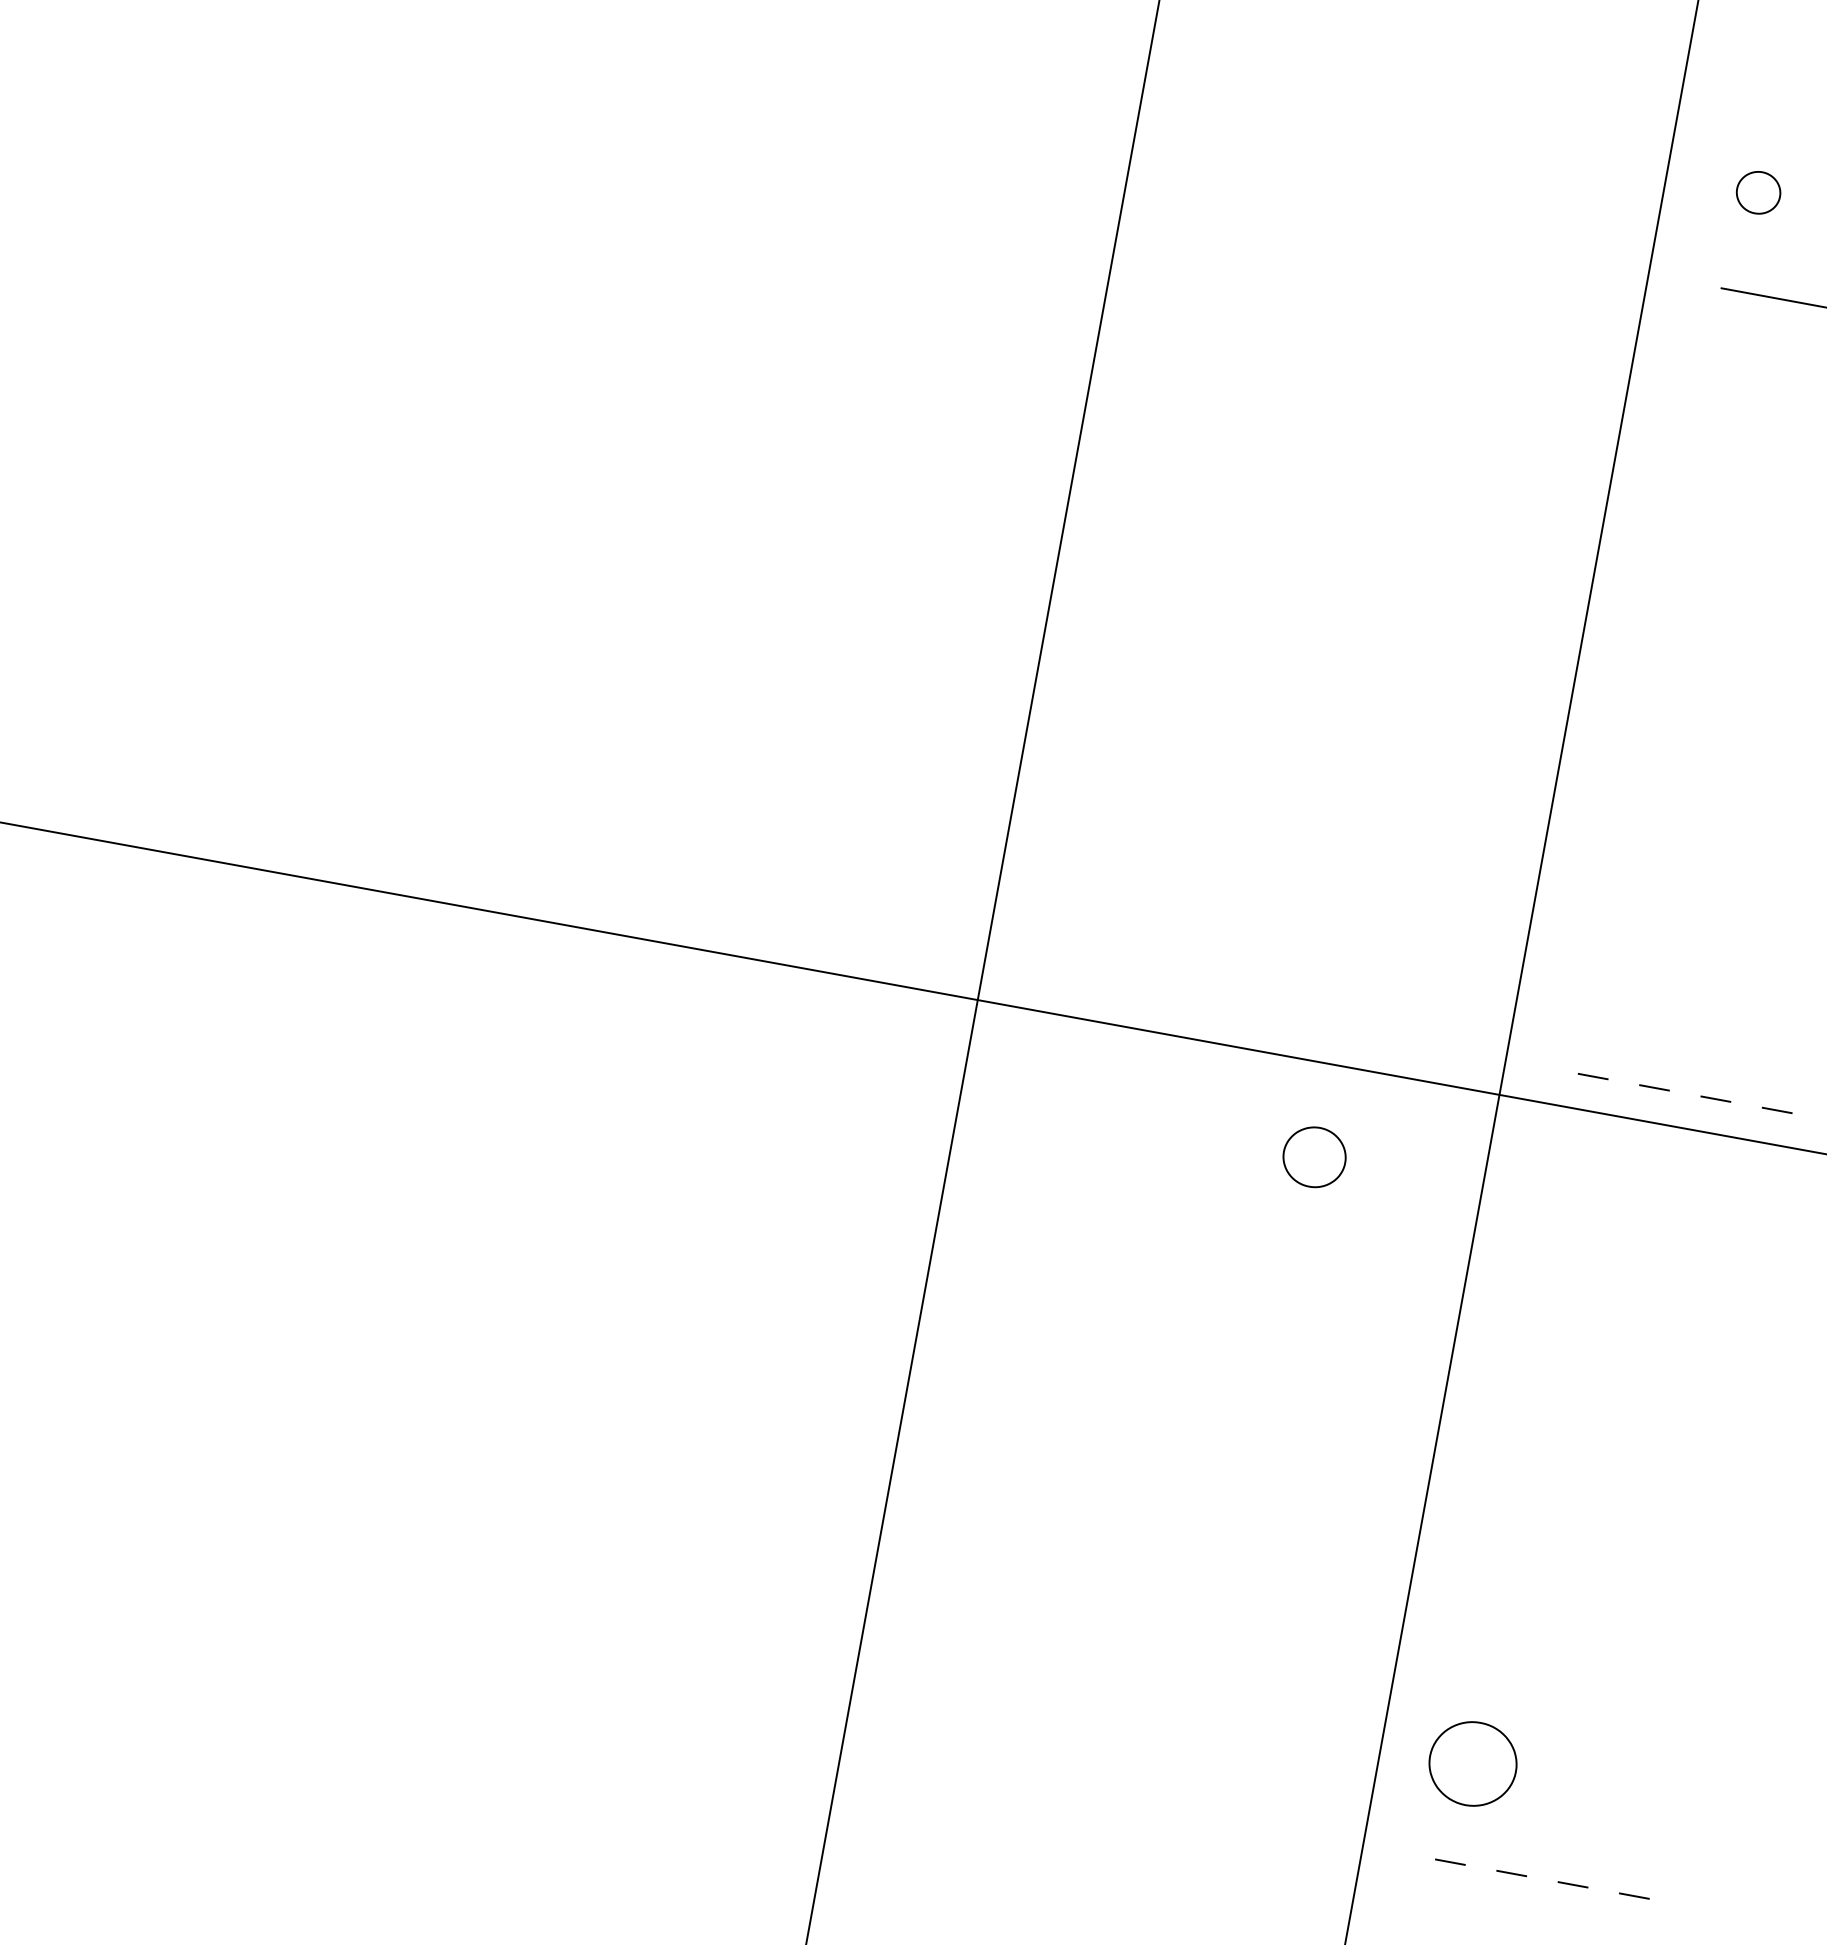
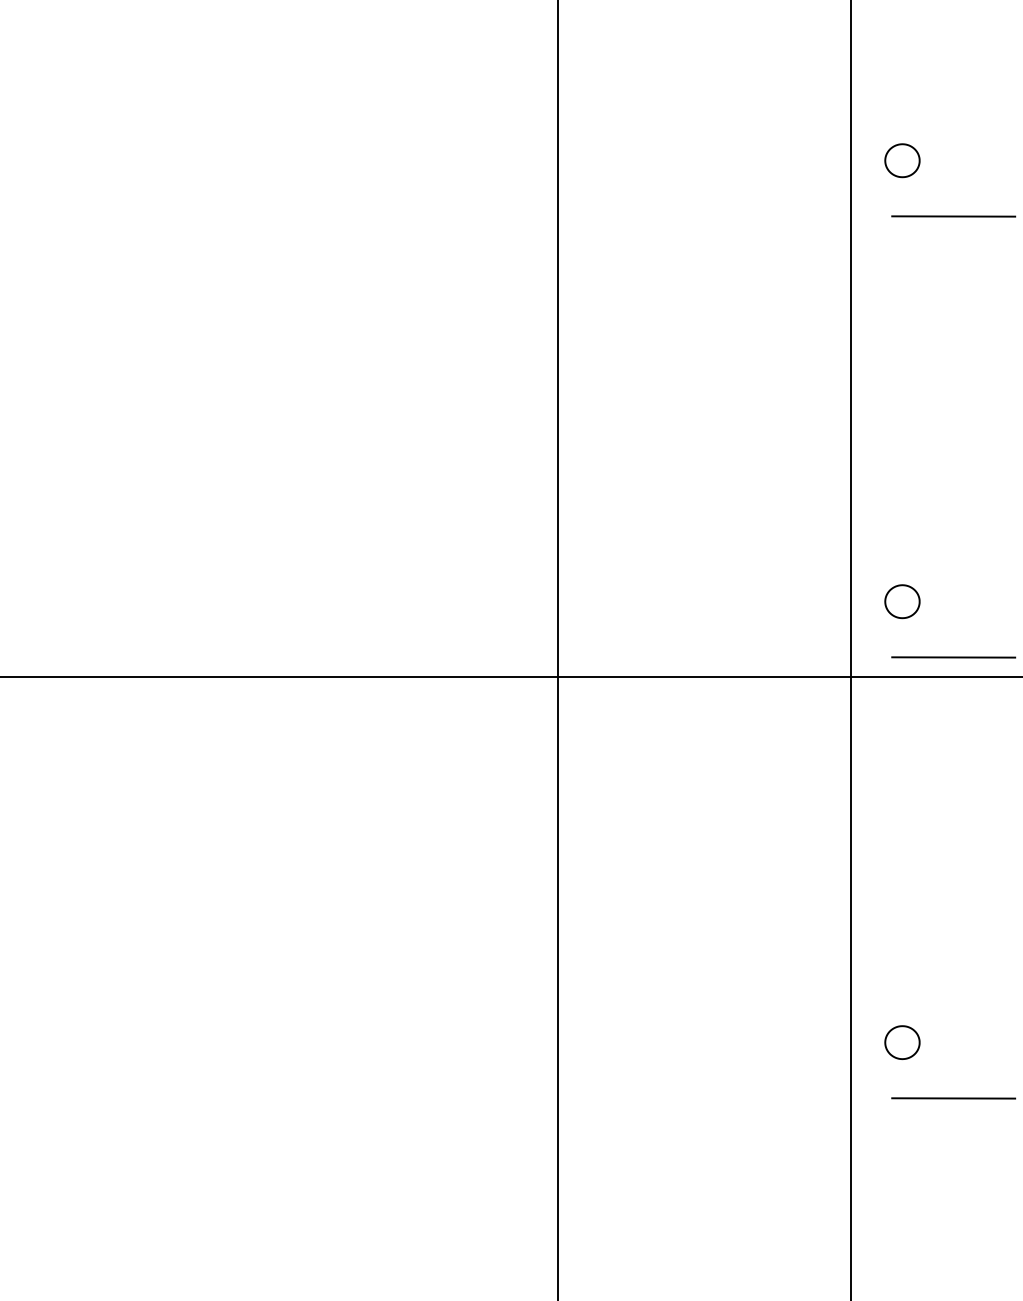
part: (1758, 192) -> (902, 160), size x1.43
line: (1690, 1094) -> (954, 657), dashed -> solid
part: (1314, 1156) -> (902, 601), moved
part: (1473, 1763) -> (902, 1042), size x0.71
line: (1547, 1880) -> (954, 1098), dashed -> solid

